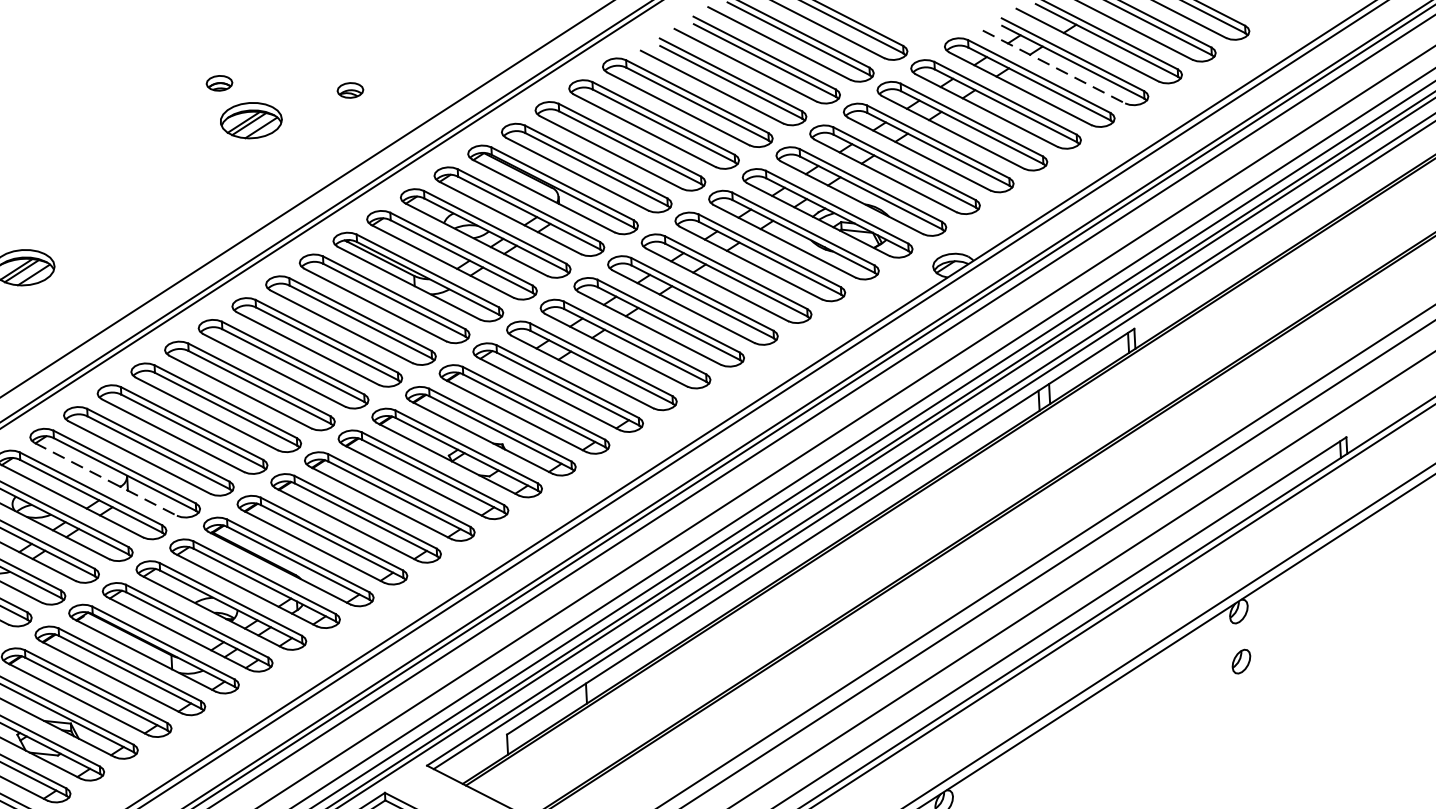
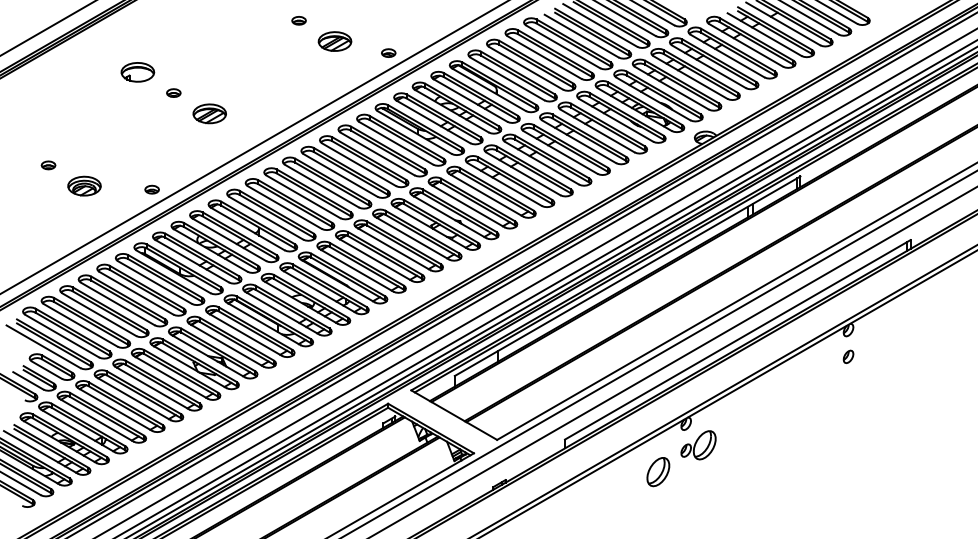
line: (1053, 66) -> (764, 34), dashed -> solid
part: (218, 82) -> (298, 20), moved
part: (349, 89) -> (388, 52), moved
line: (105, 478) -> (247, 228), dashed -> solid

